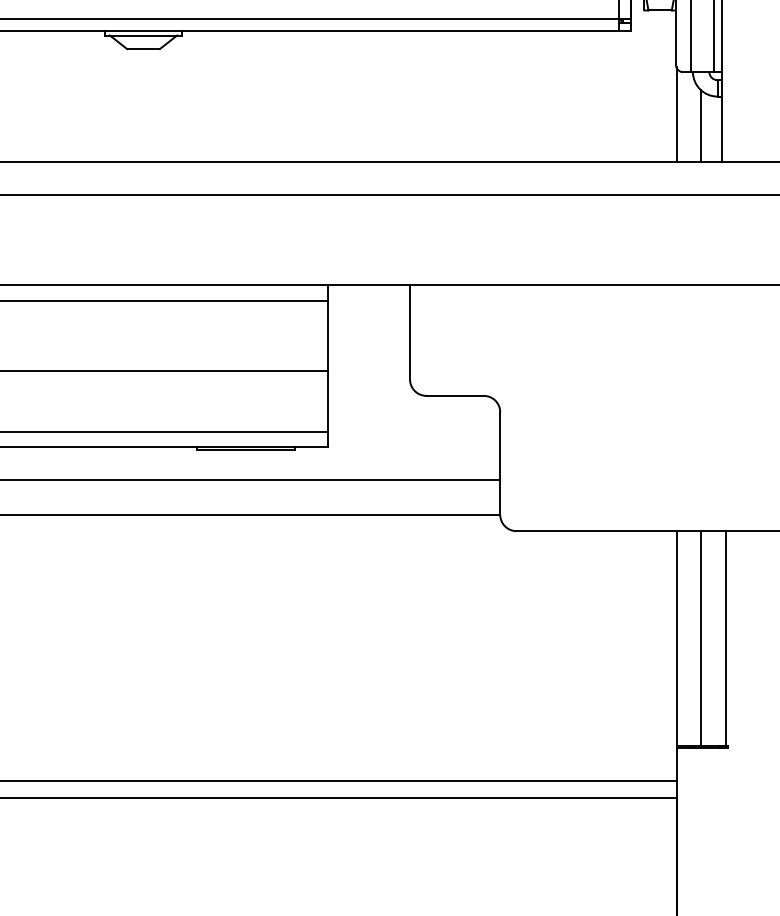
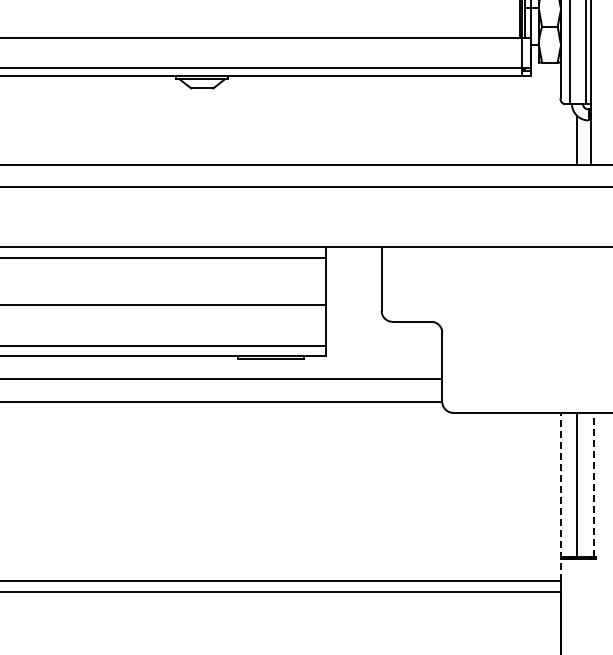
line: (675, 114) -> (560, 132), removed
line: (726, 637) -> (594, 484), solid -> dashed
line: (675, 655) -> (560, 496), solid -> dashed

